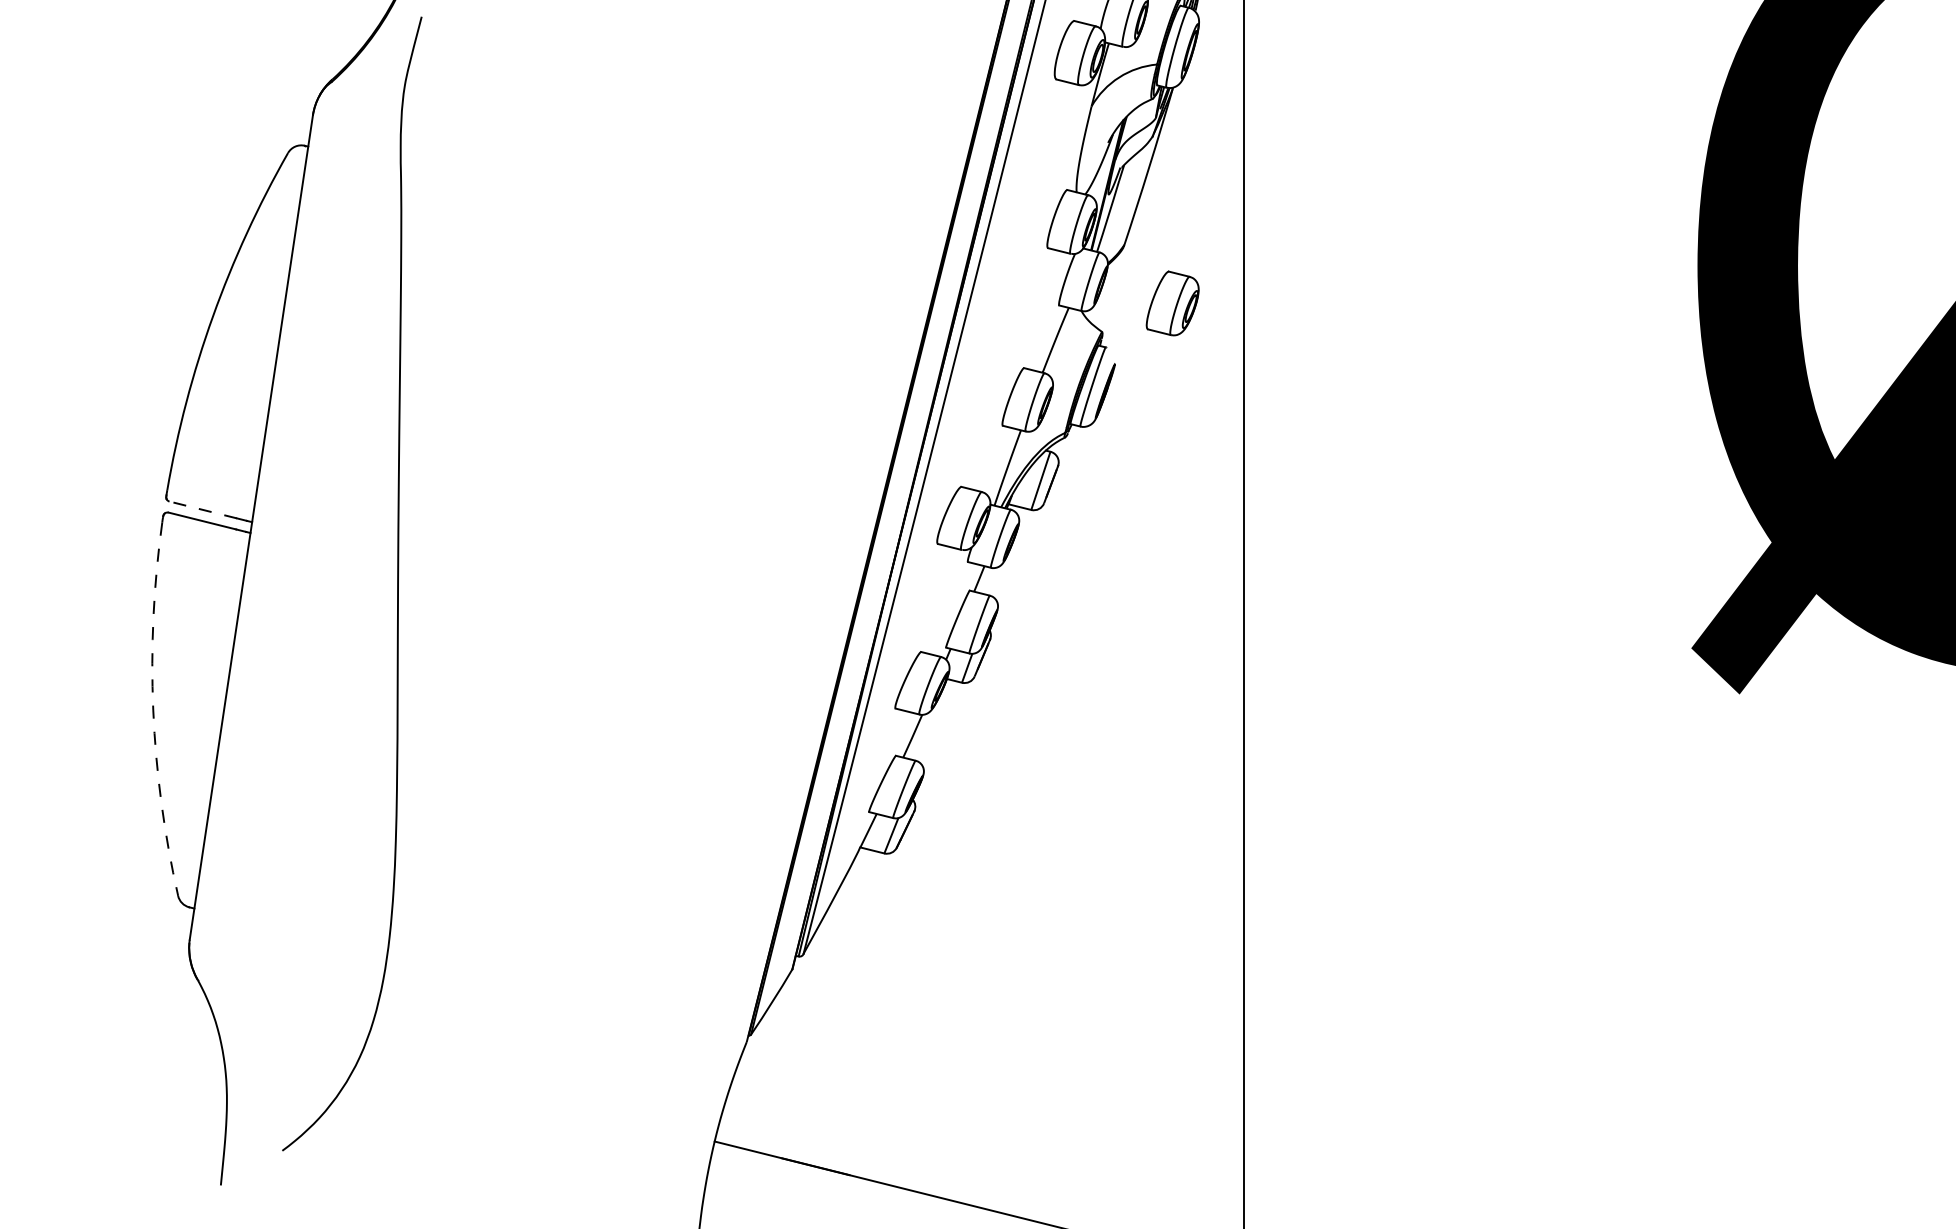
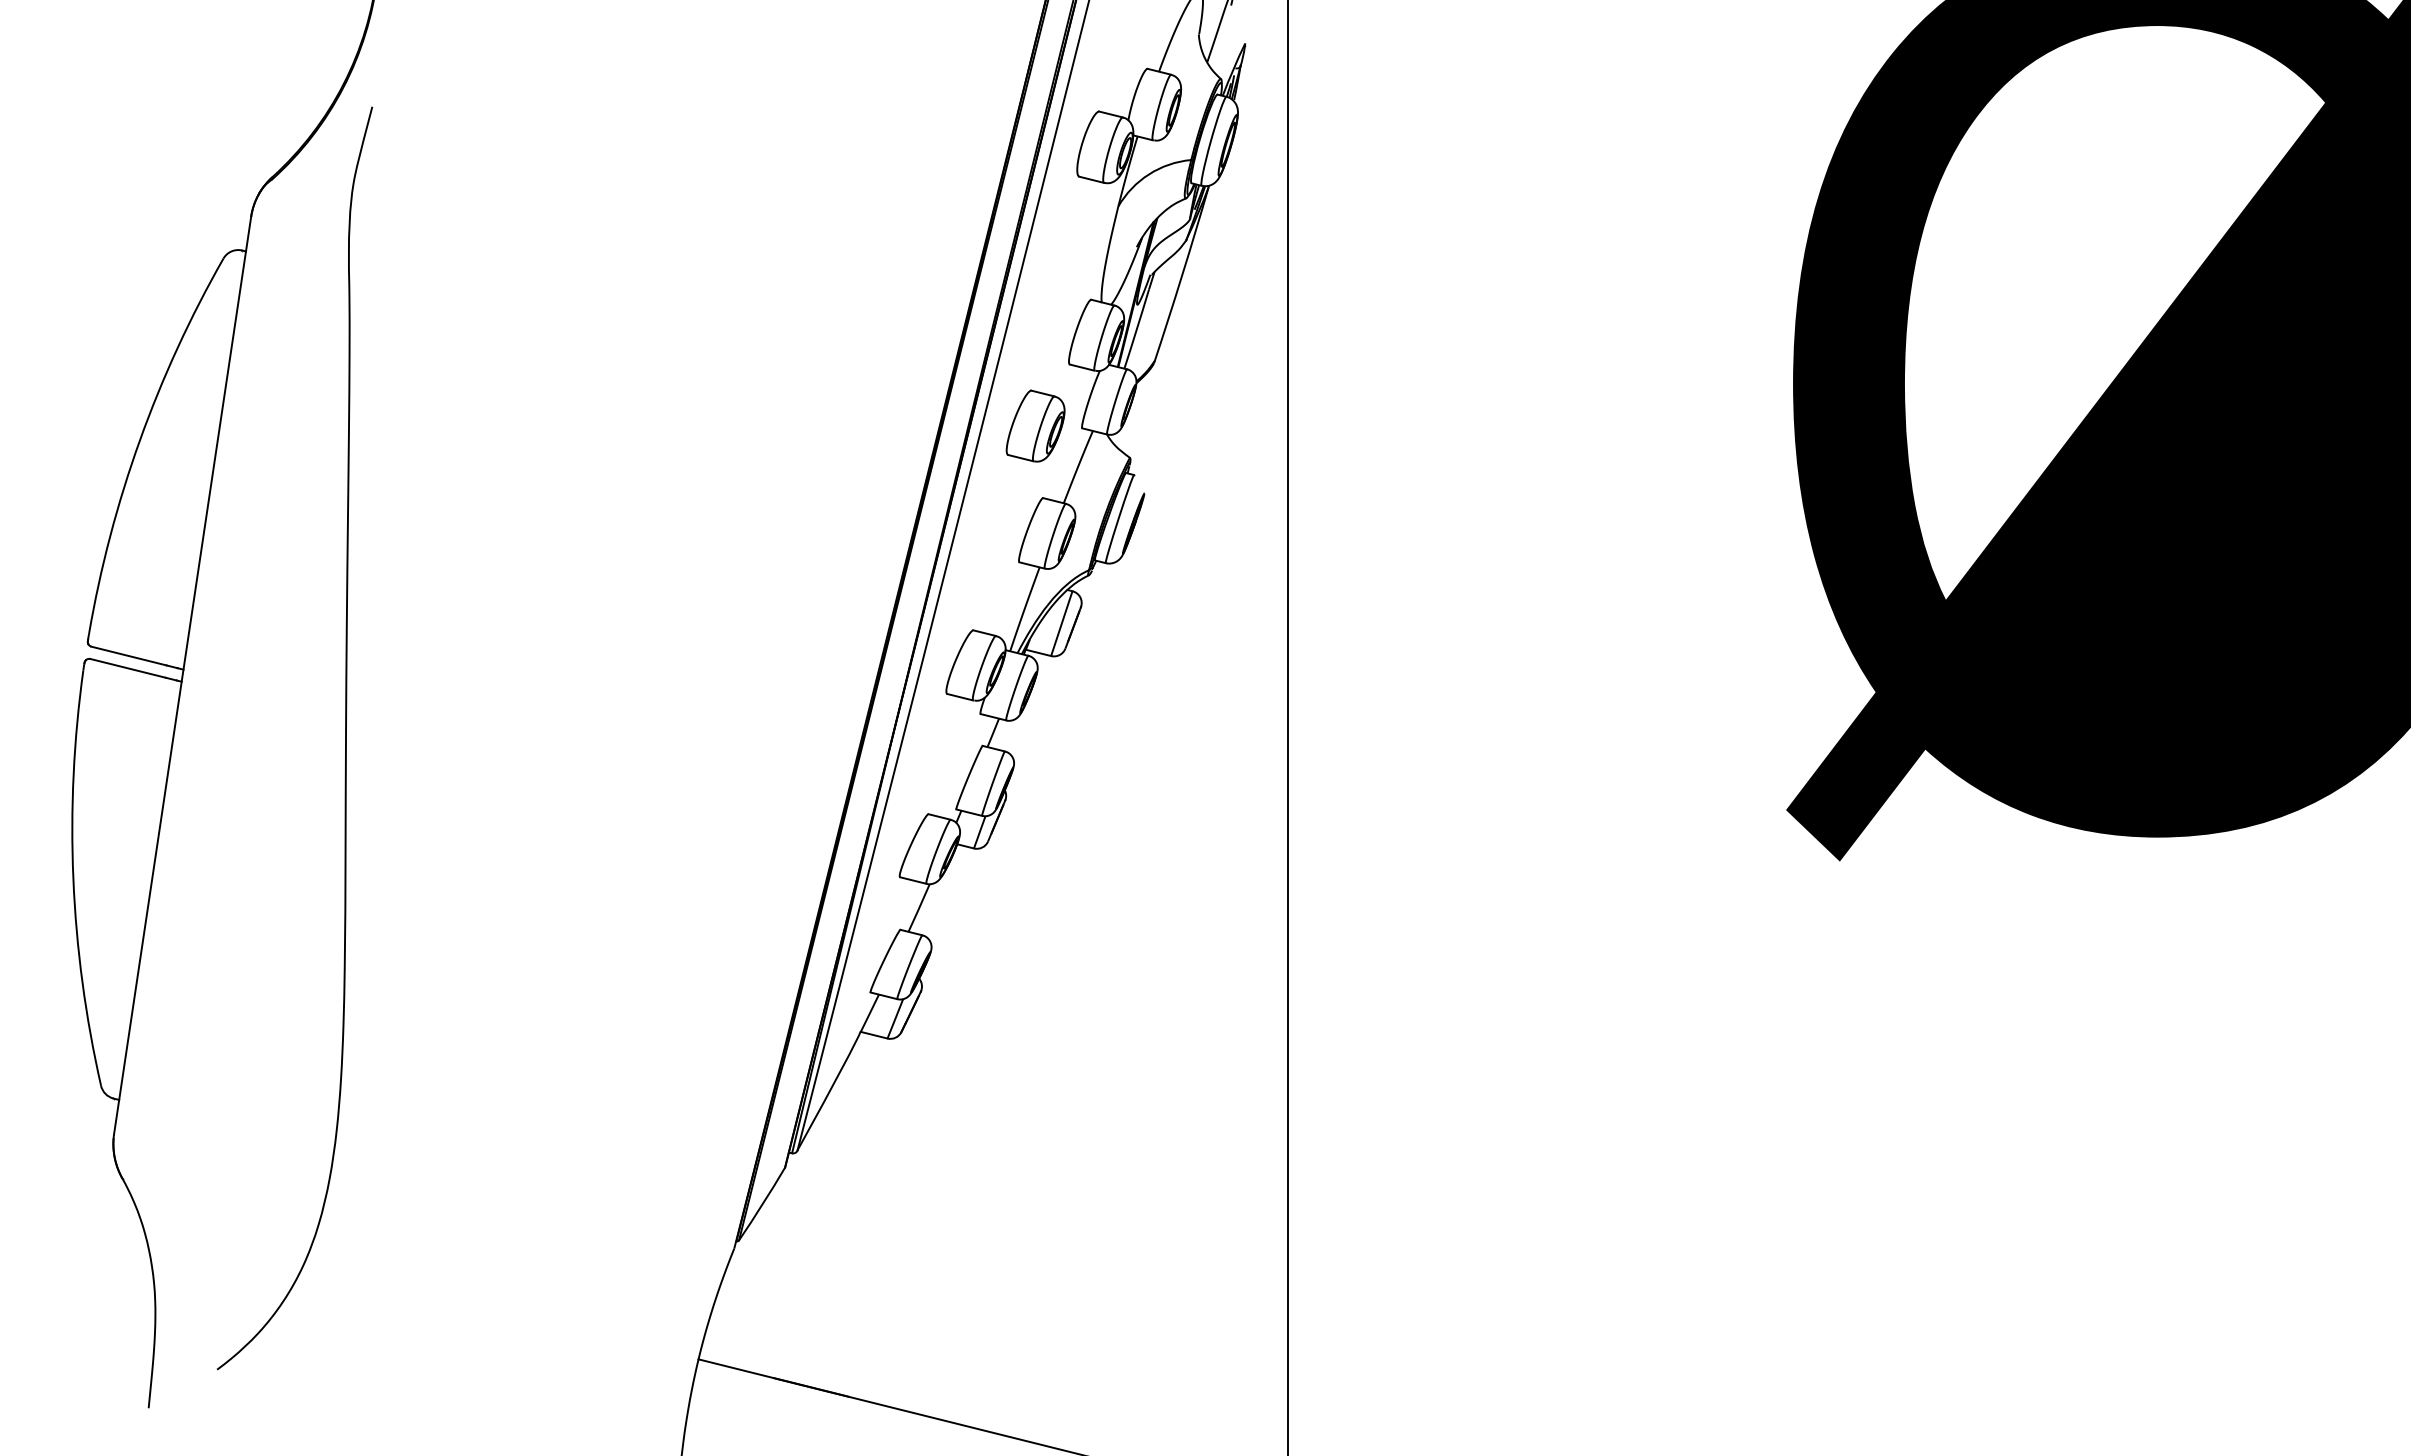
part: (1172, 302) -> (1035, 425), moved
line: (203, 510) -> (129, 656), dashed -> solid
arc: (153, 709) -> (73, 878), dashed -> solid

